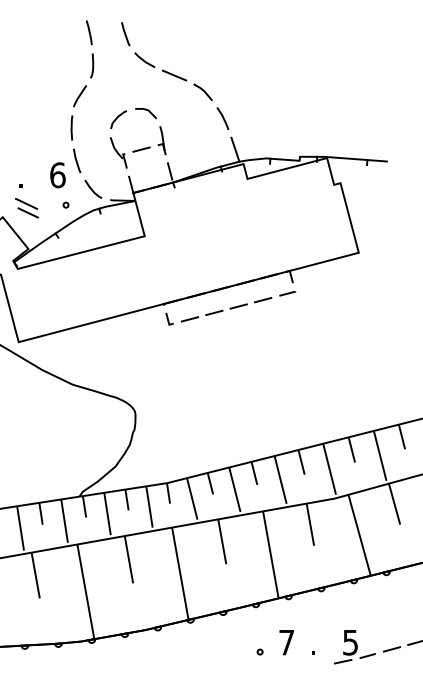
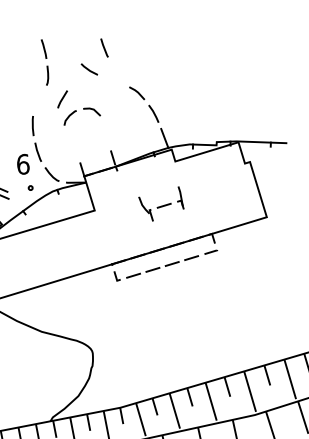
line: (125, 34) -> (104, 48), moved
line: (174, 75) -> (113, 80), removed
line: (79, 96) -> (62, 99), moved
part: (137, 147) -> (160, 204), moved

